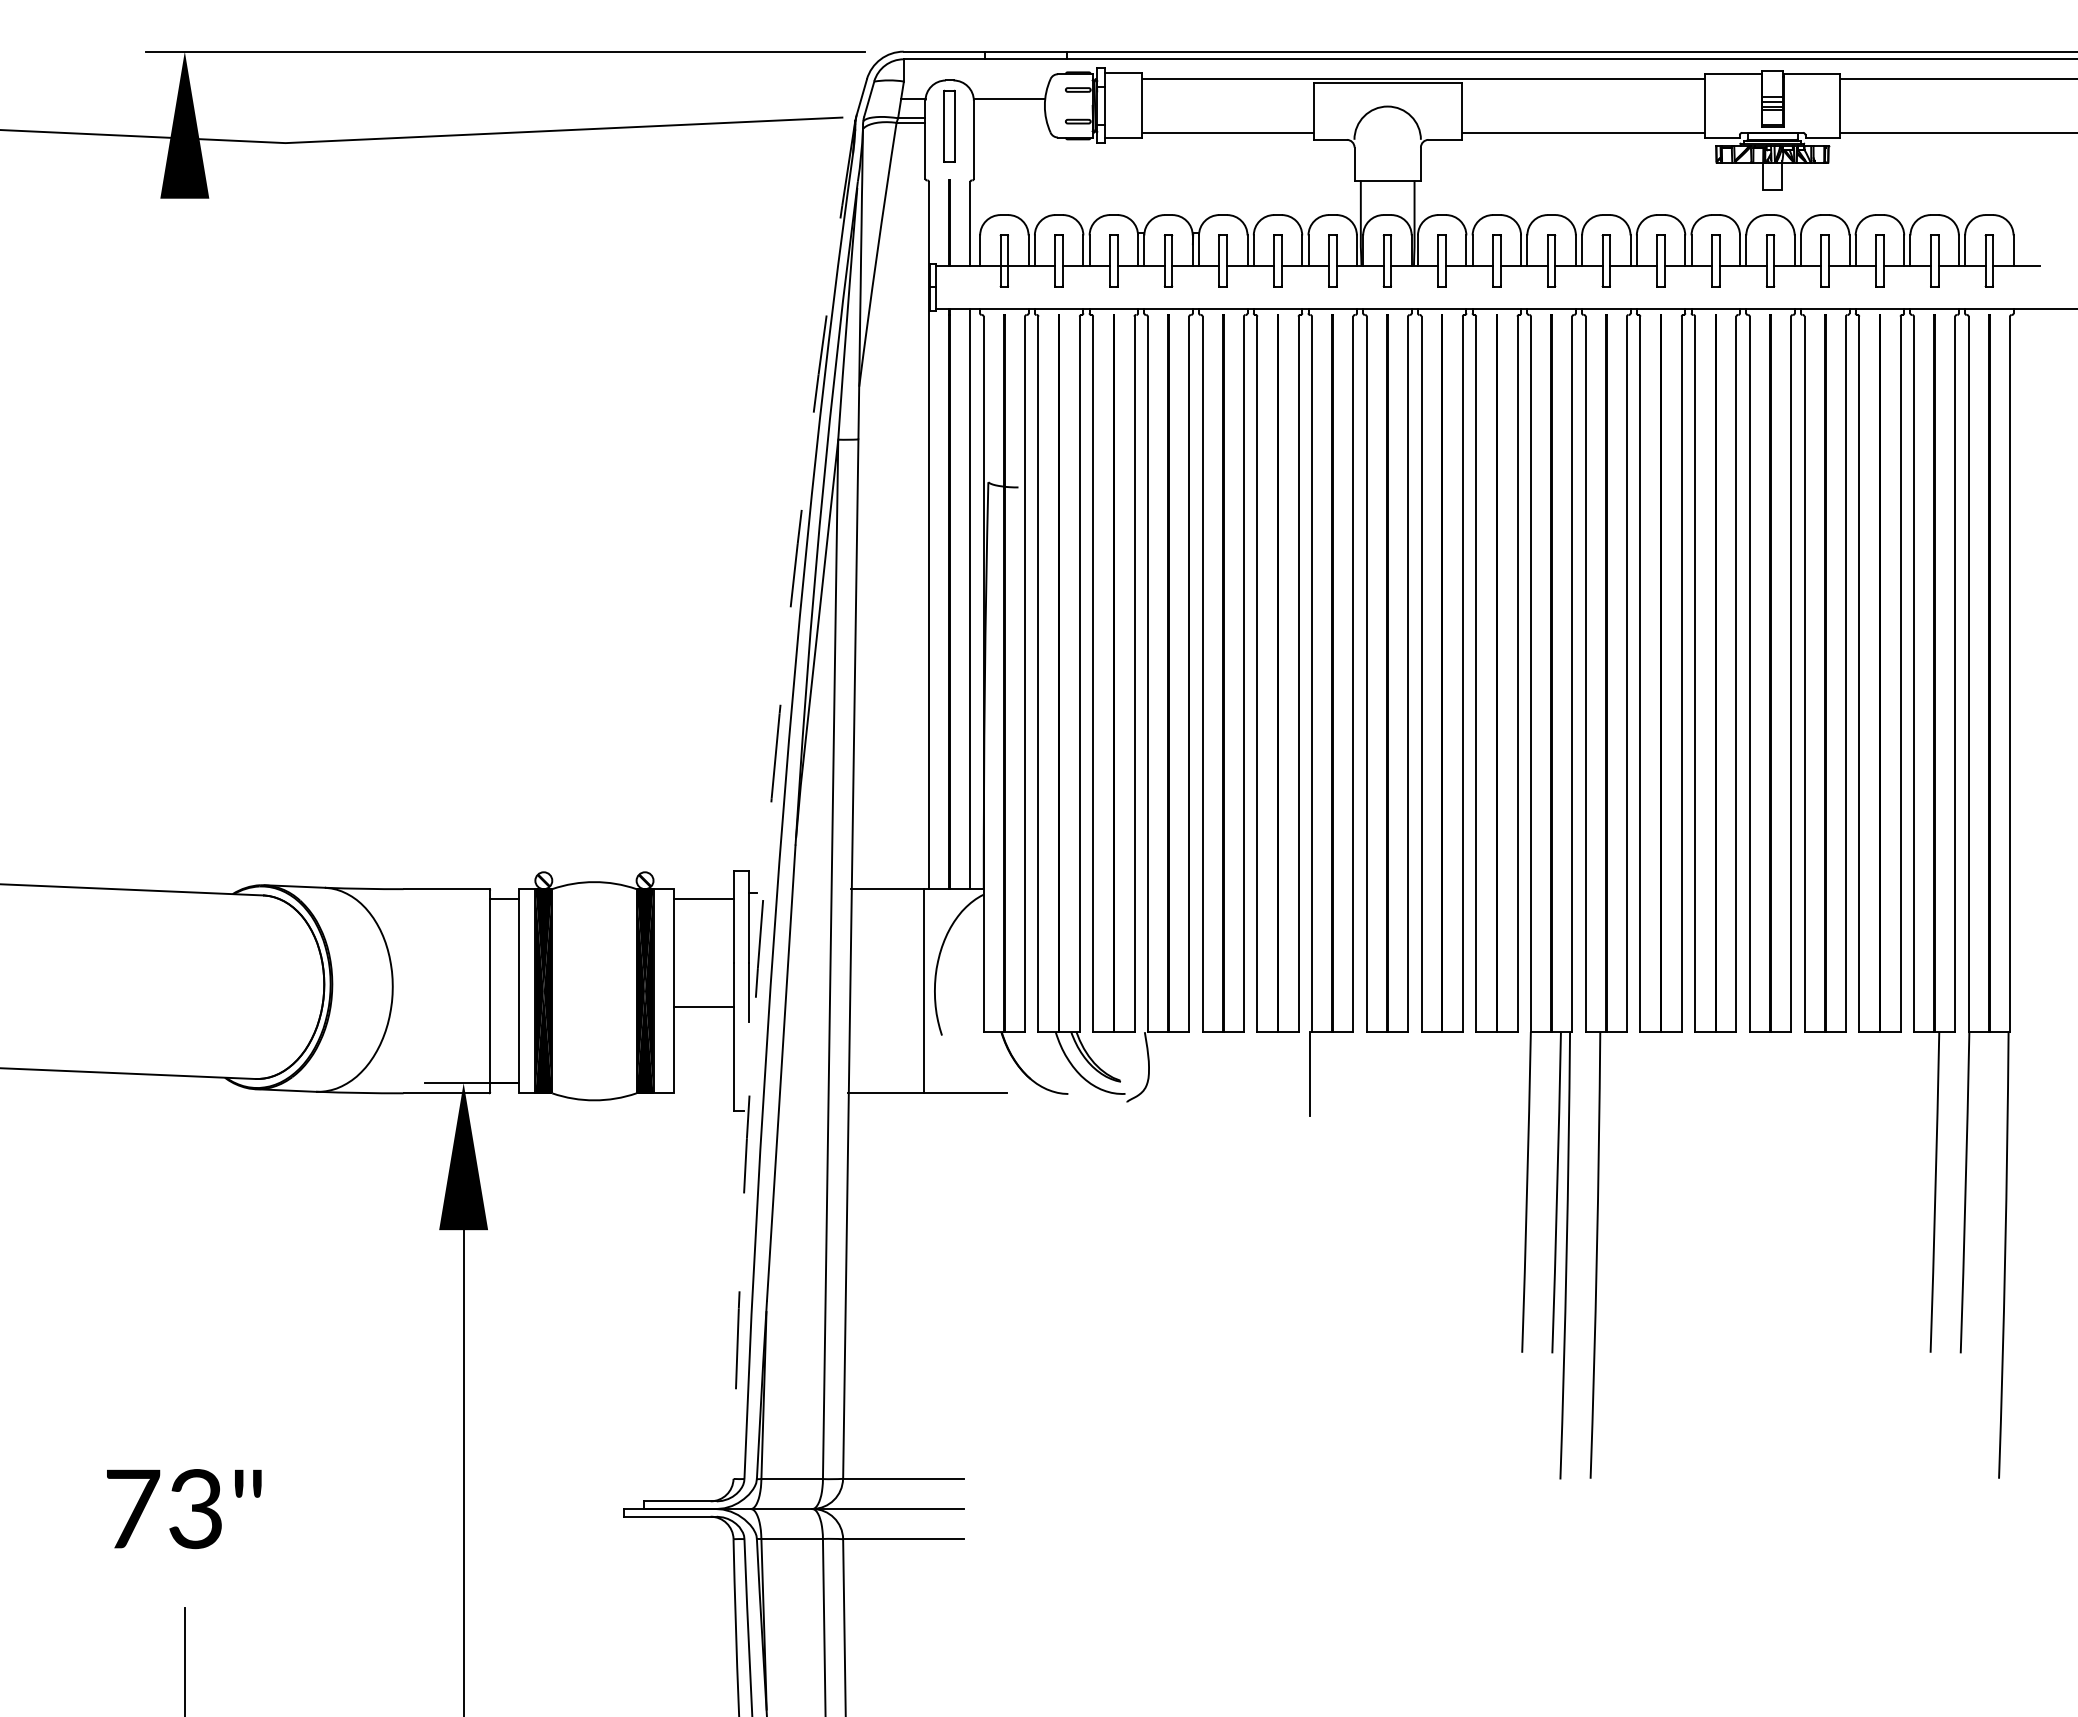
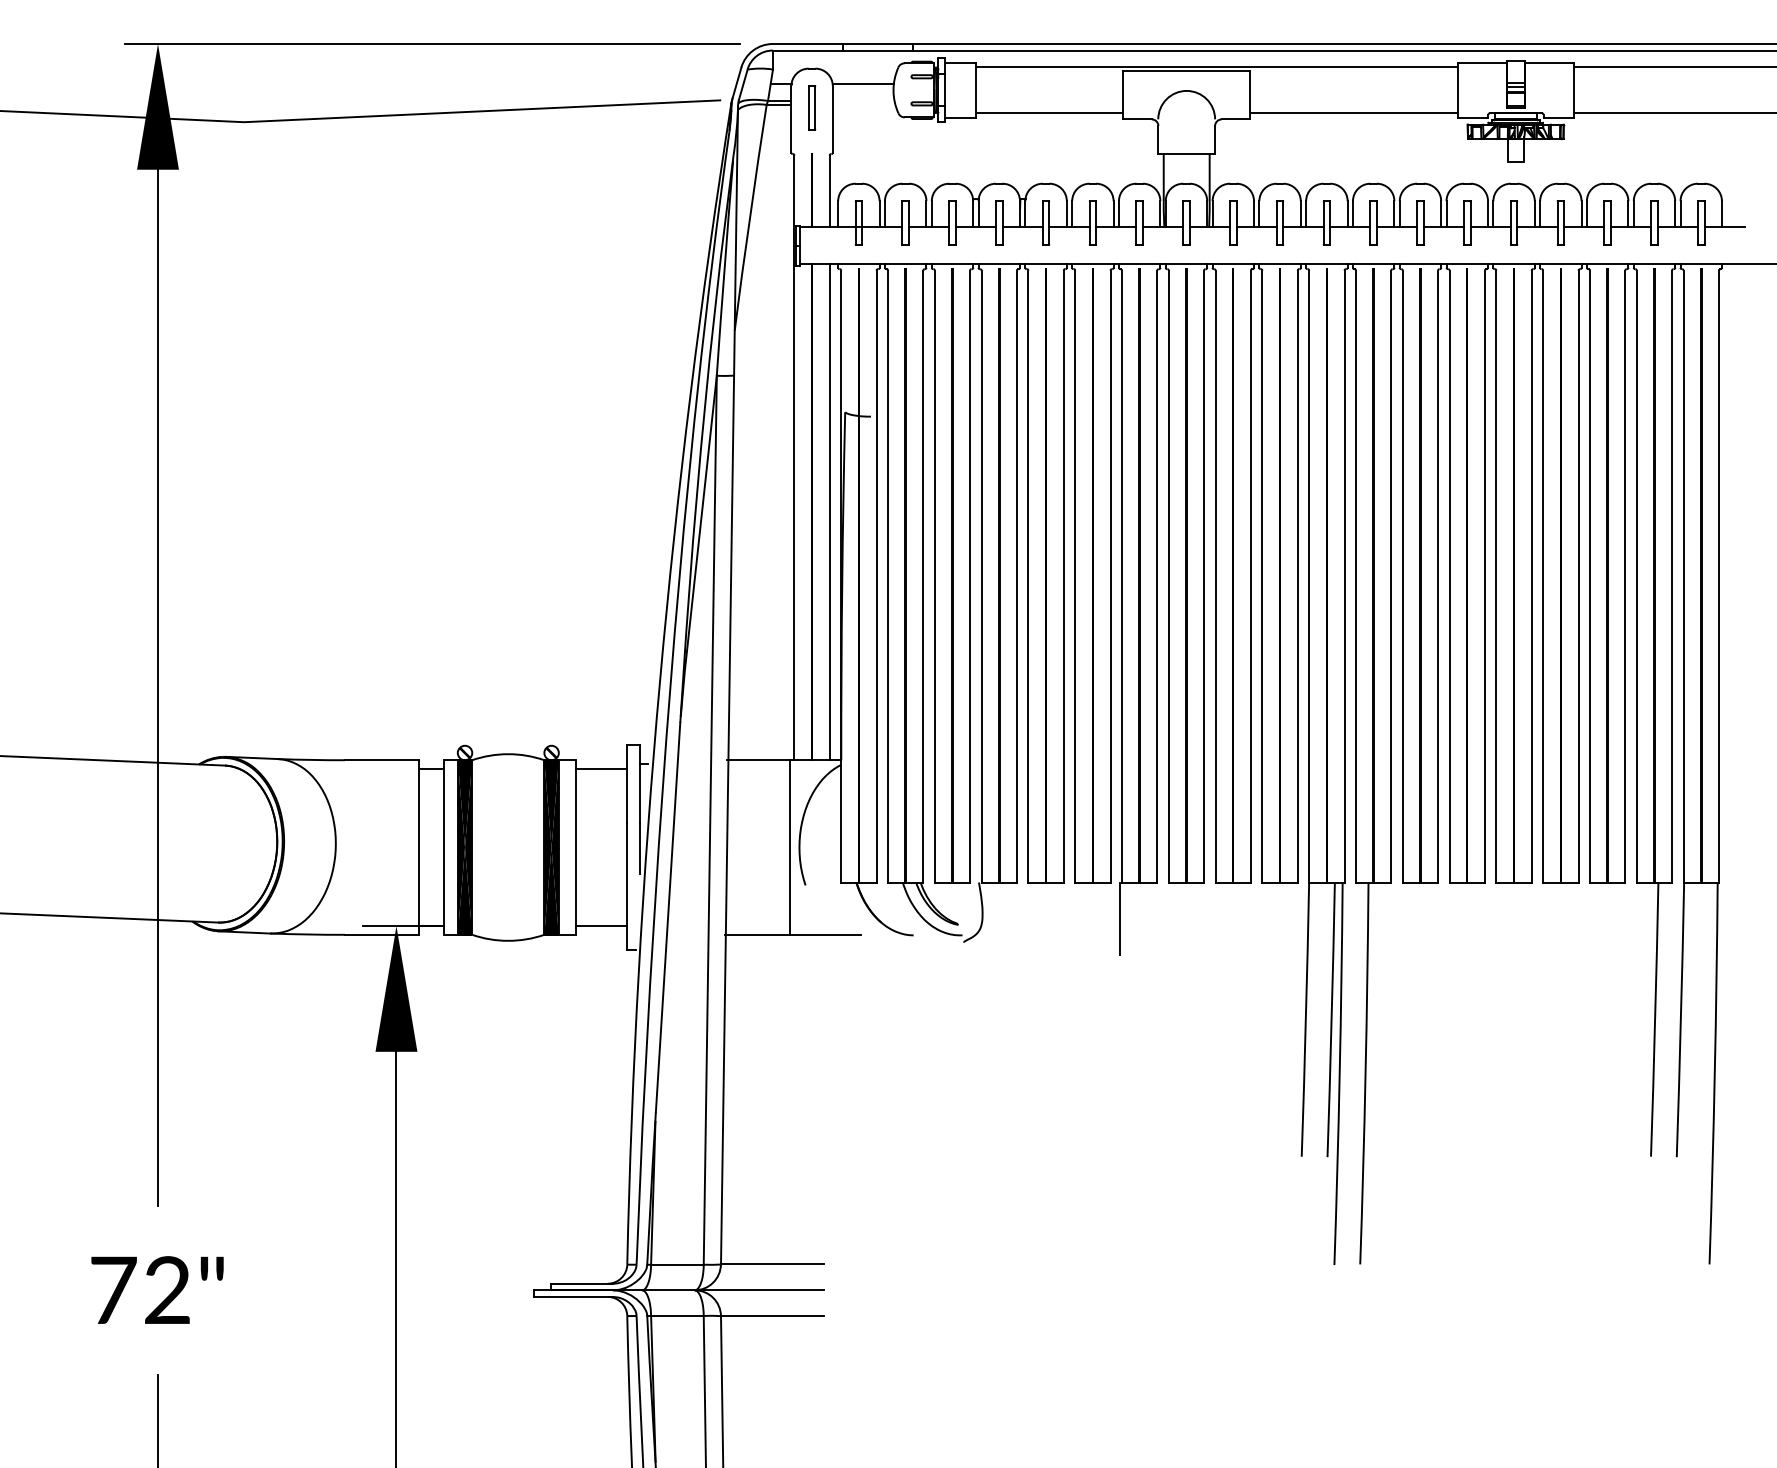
part: (949, 126) -> (811, 107), size x0.71
arc: (771, 798) -> (659, 682), dashed -> solid
line: (184, 804) -> (157, 687), added
line: (703, 1007) -> (601, 926), moved
text: (195, 1509) -> (167, 1290), 73" -> 72"

